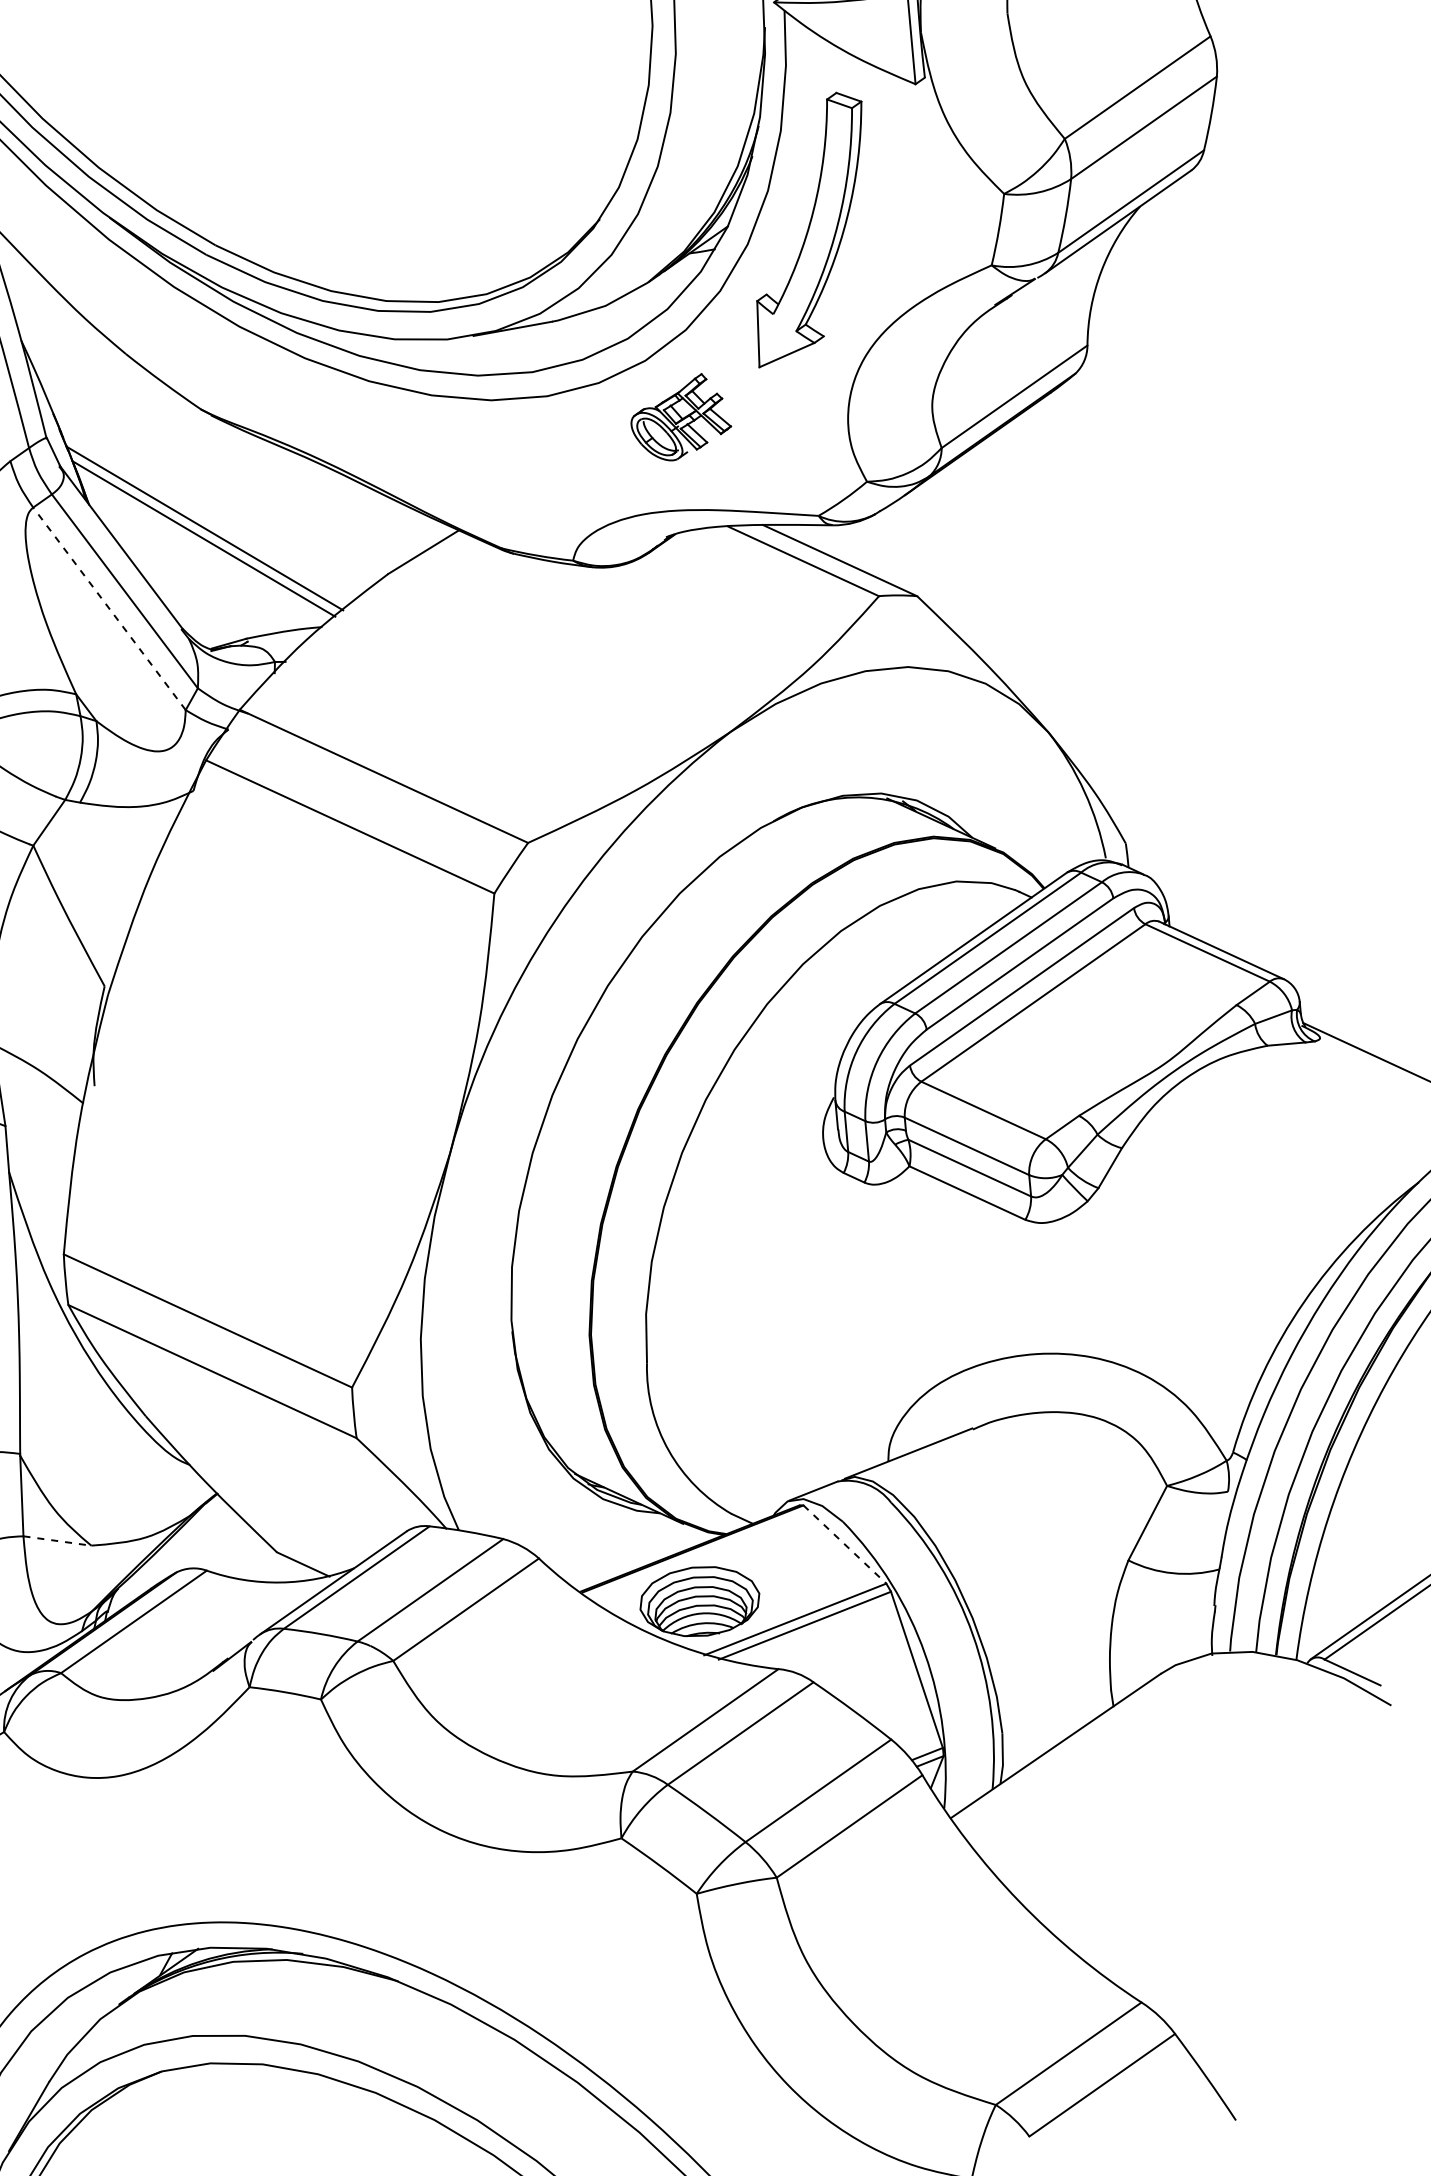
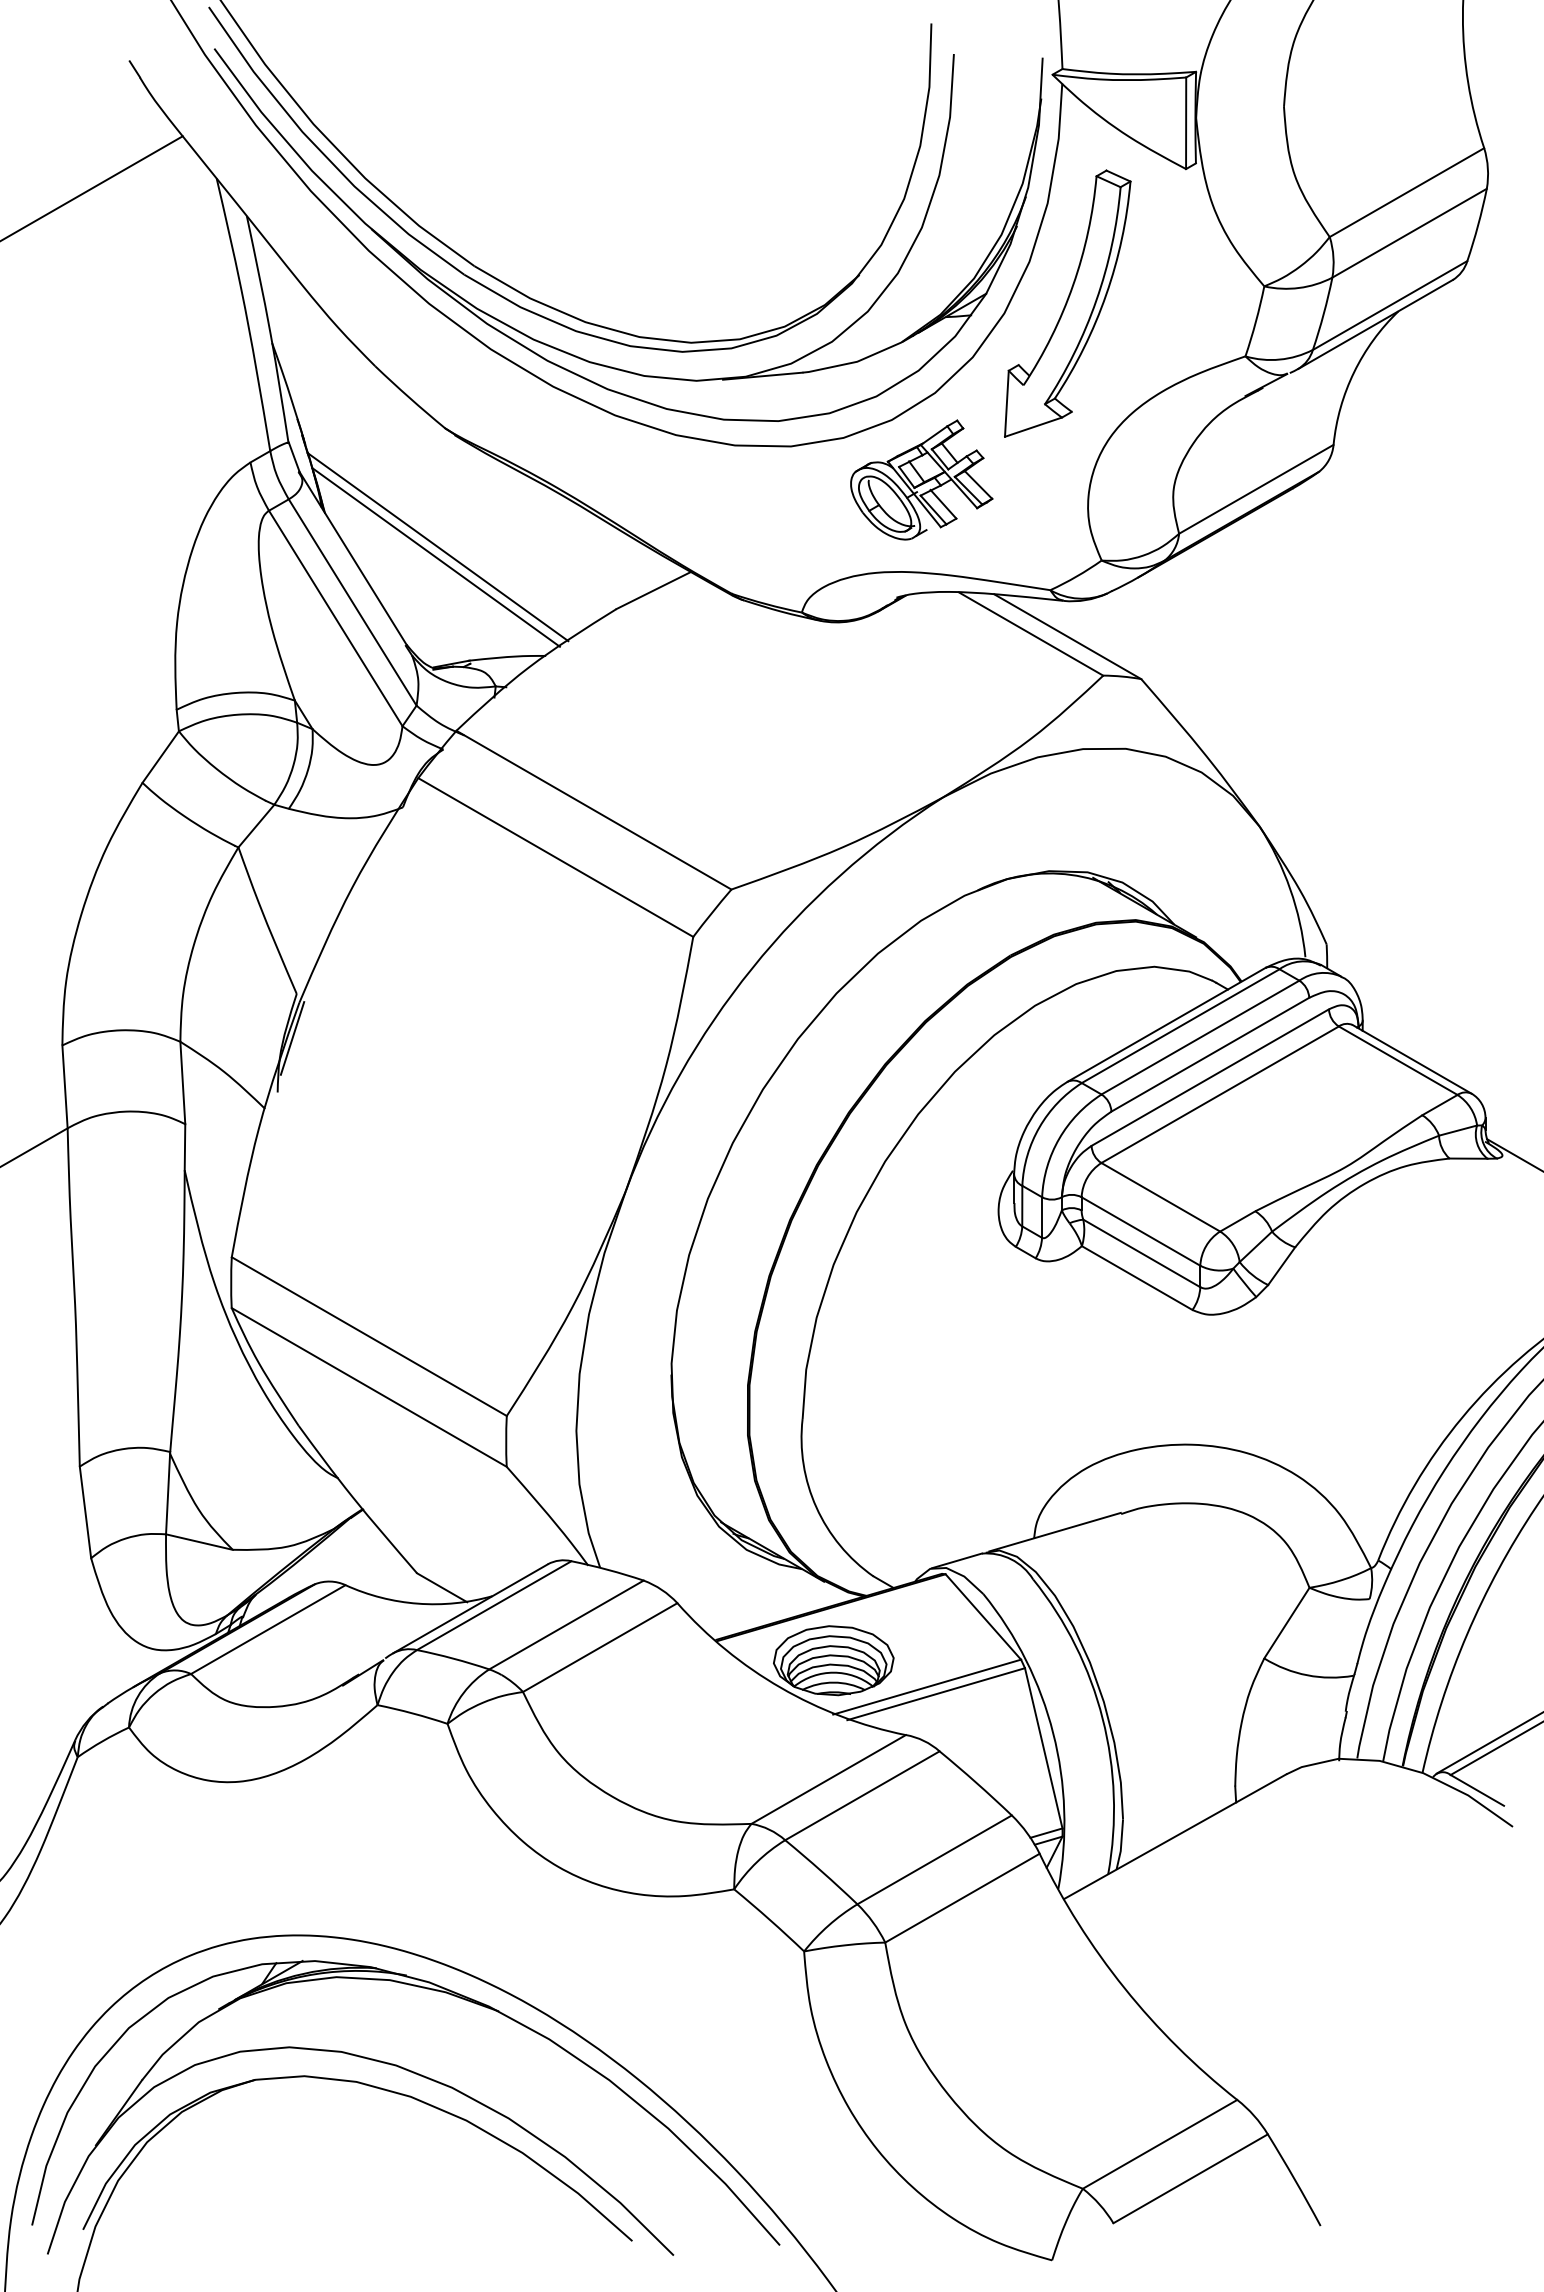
part: (680, 417) -> (921, 479), size x1.43
line: (109, 608) -> (335, 618), dashed -> solid
line: (104, 1031) -> (292, 1038), added
line: (57, 1541) -> (199, 1542), dashed -> solid
line: (845, 1544) -> (983, 1616), dashed -> solid

